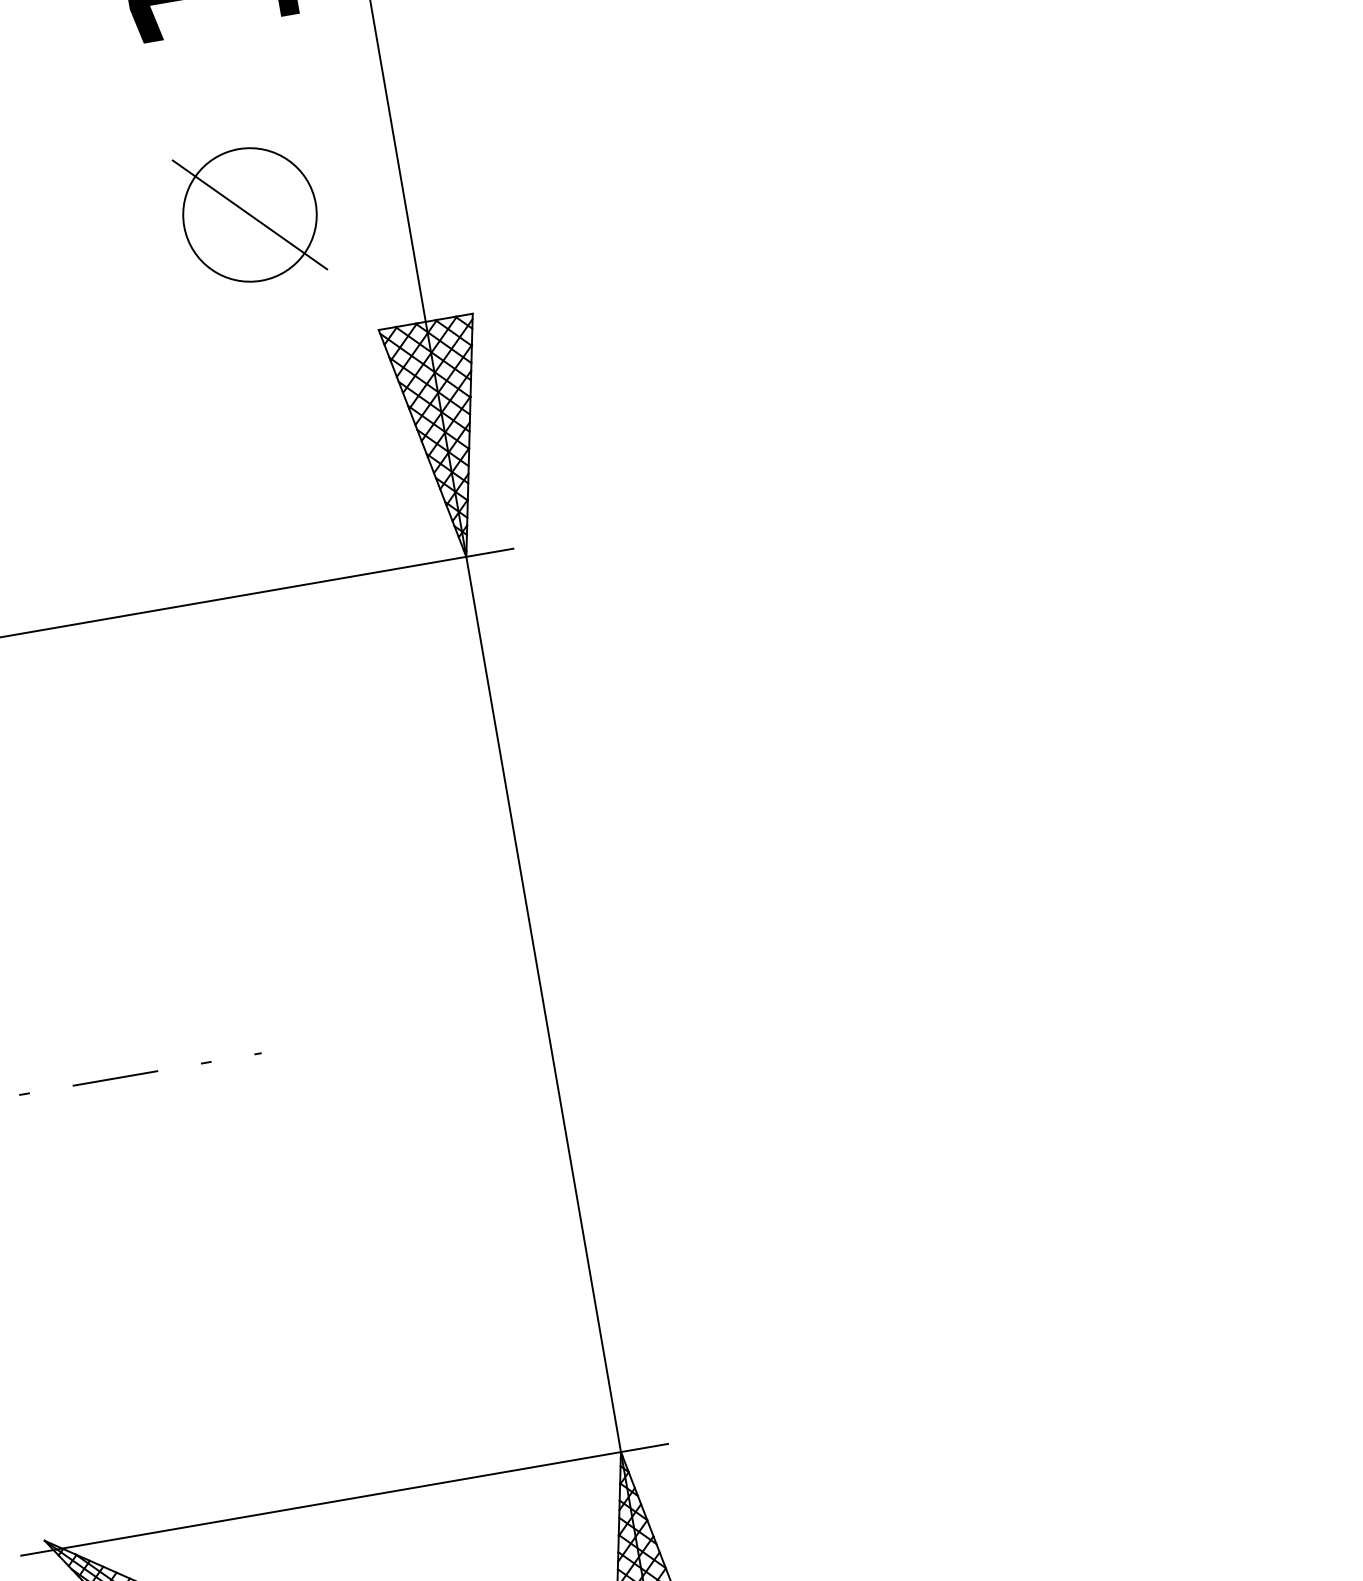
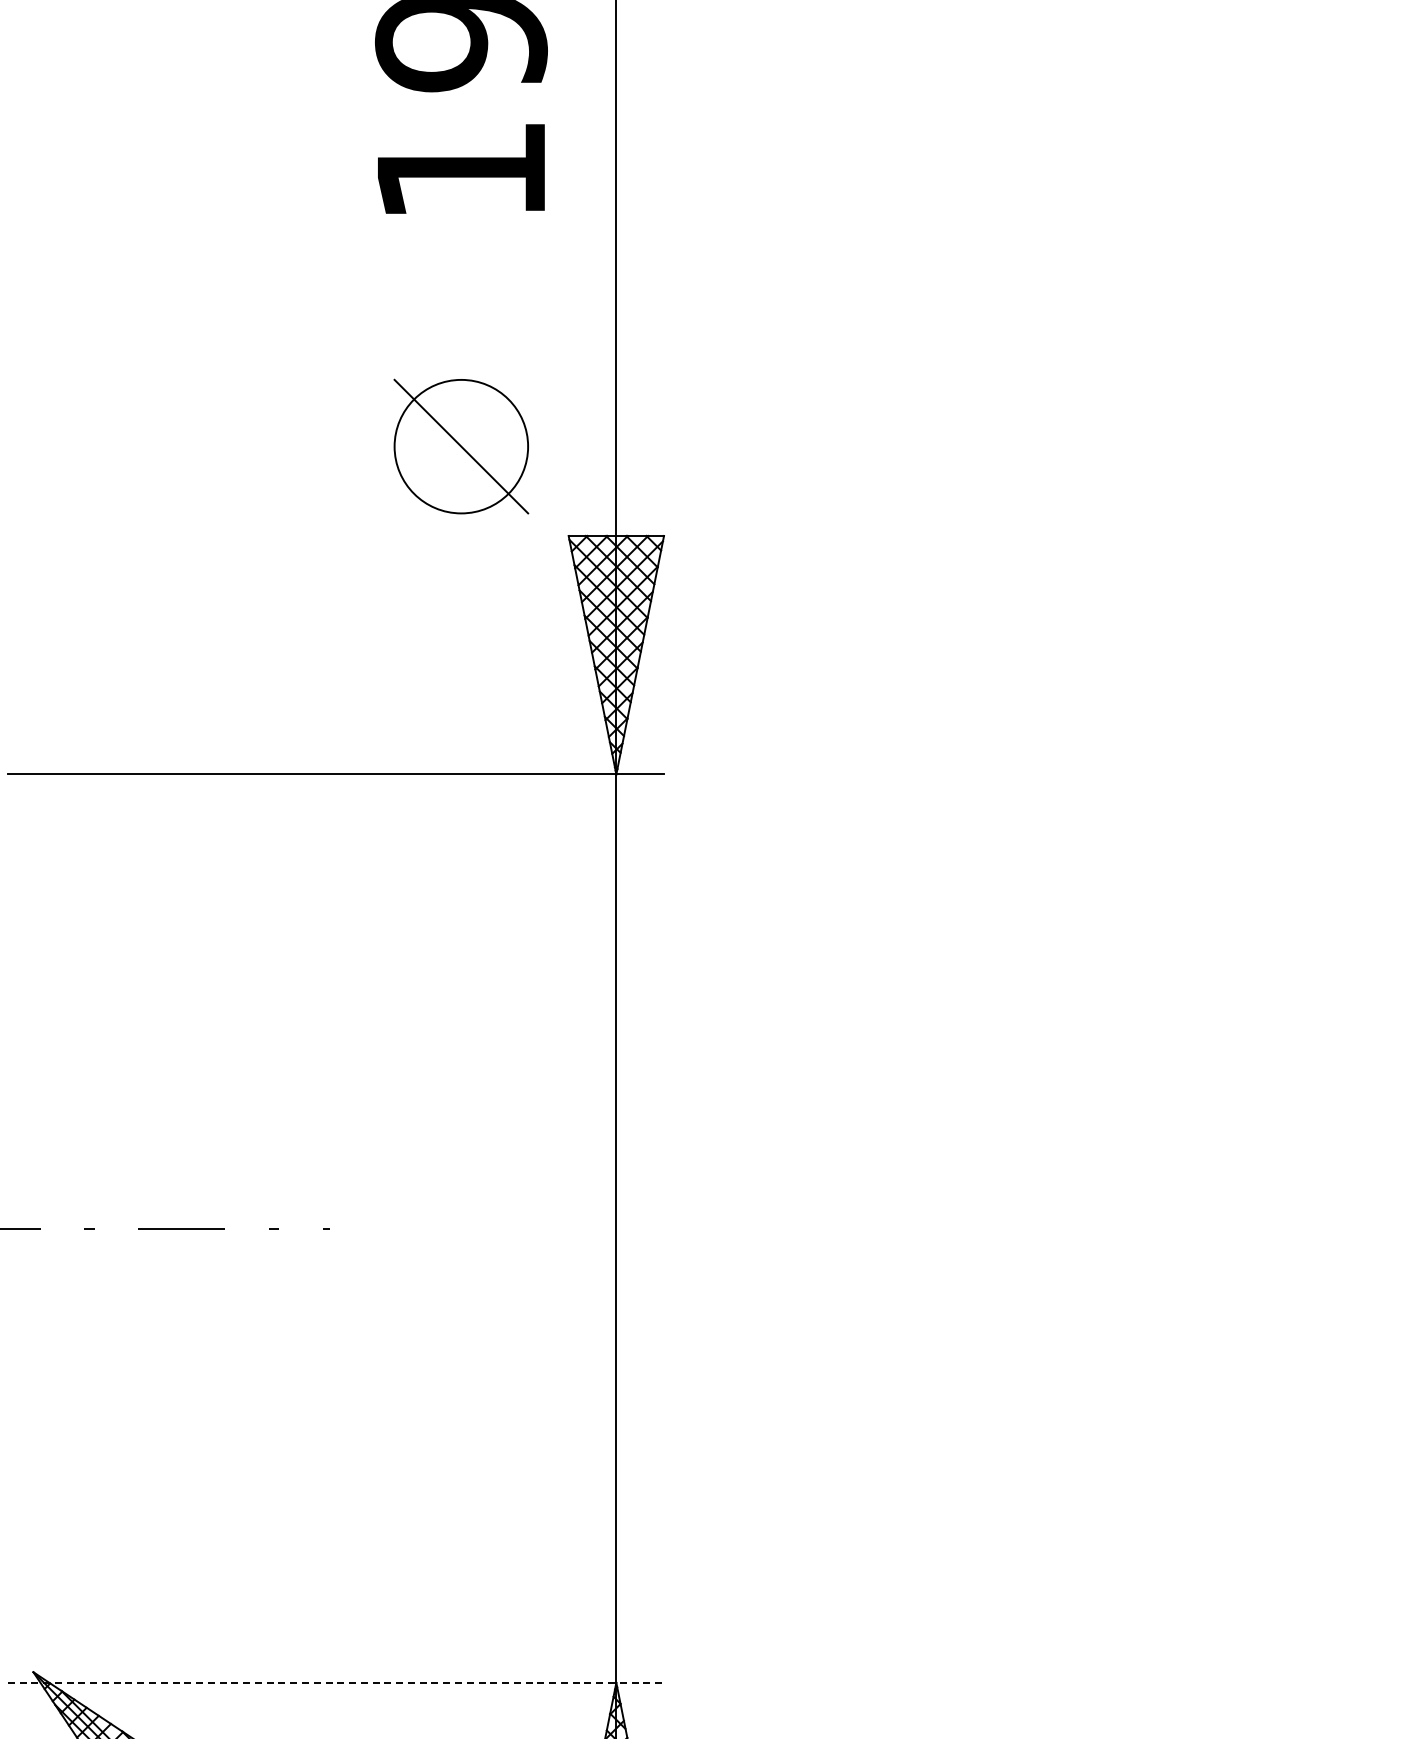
part: (250, 214) -> (461, 446), moved
line: (345, 1499) -> (336, 1682), solid -> dashed

